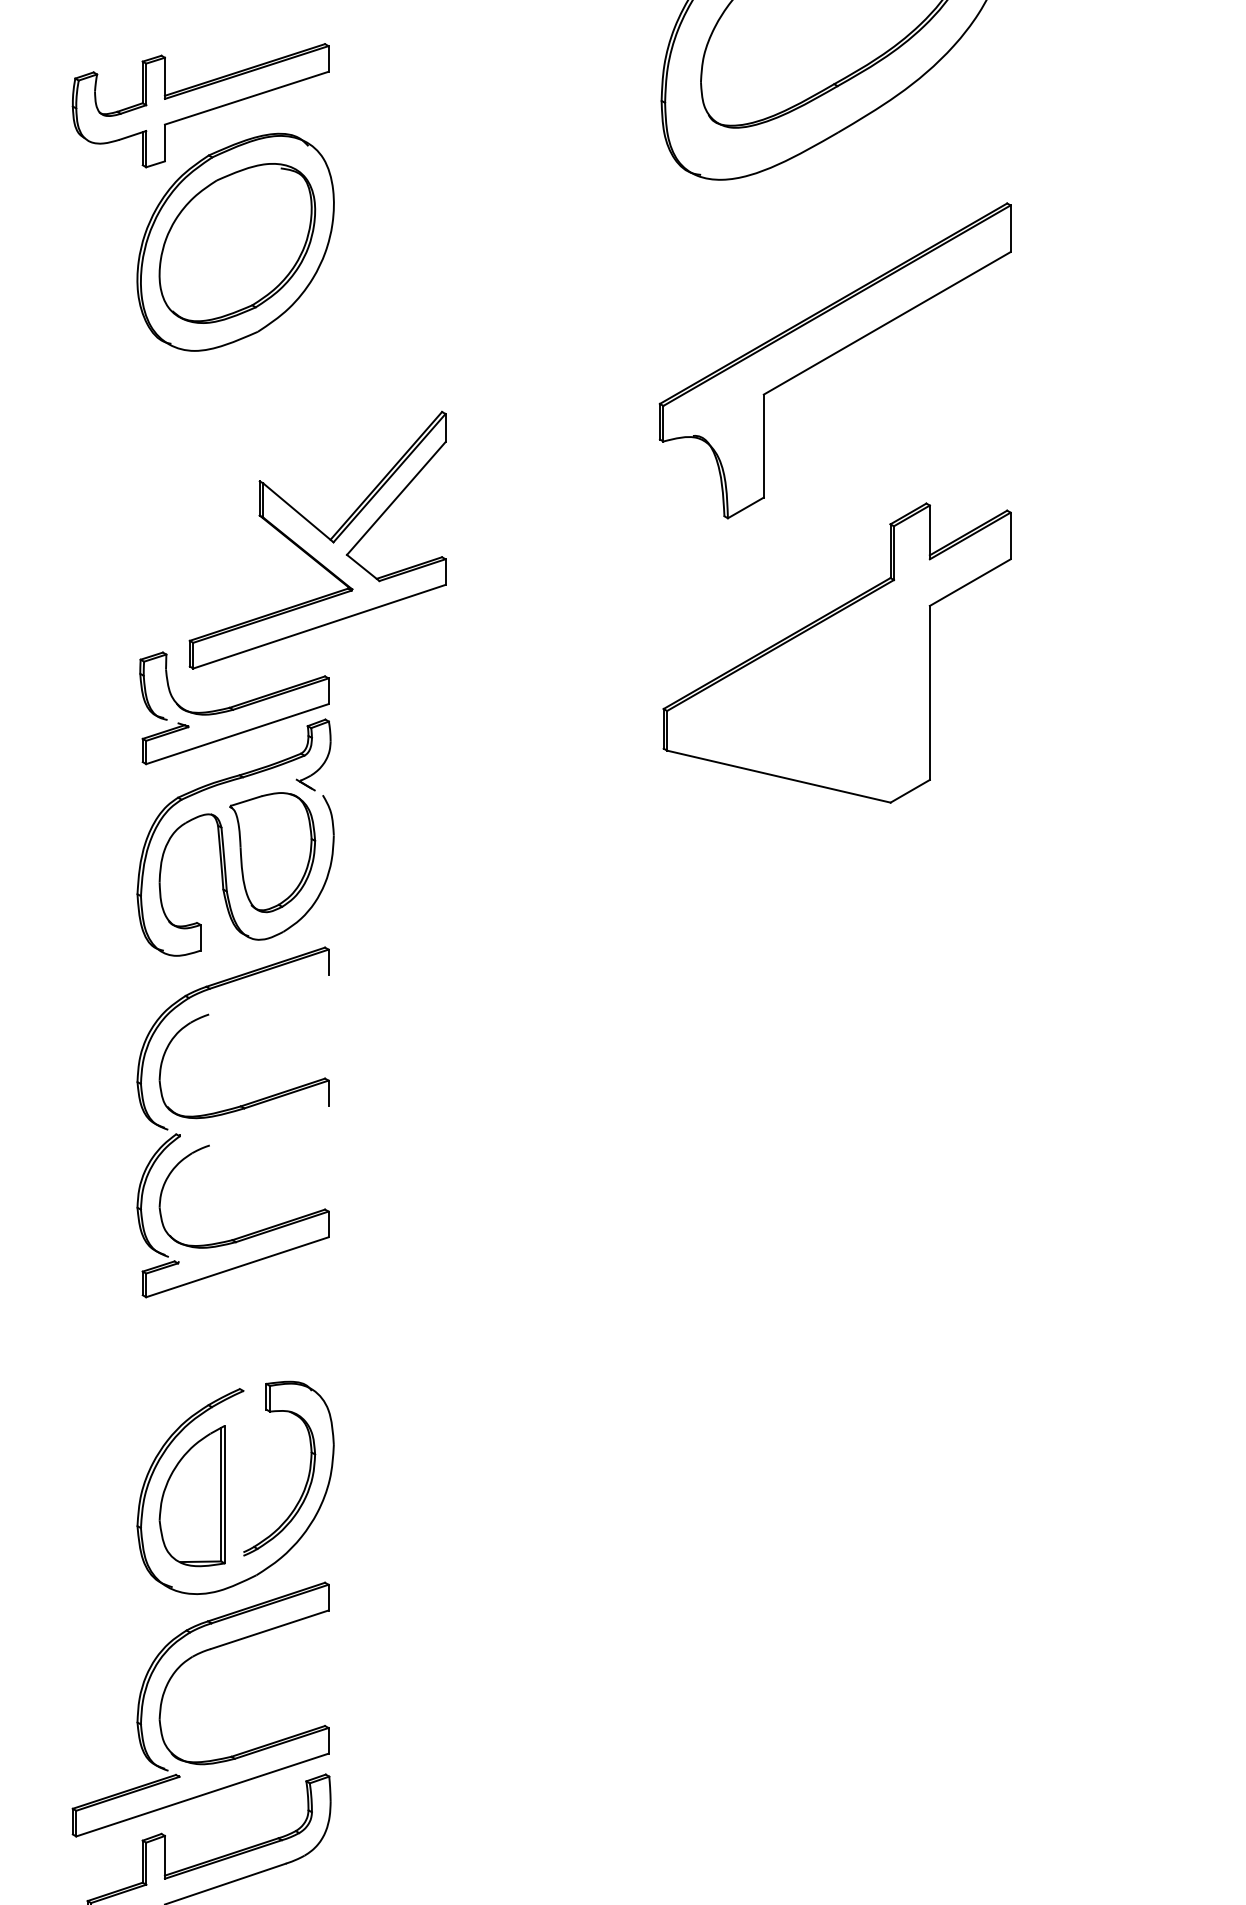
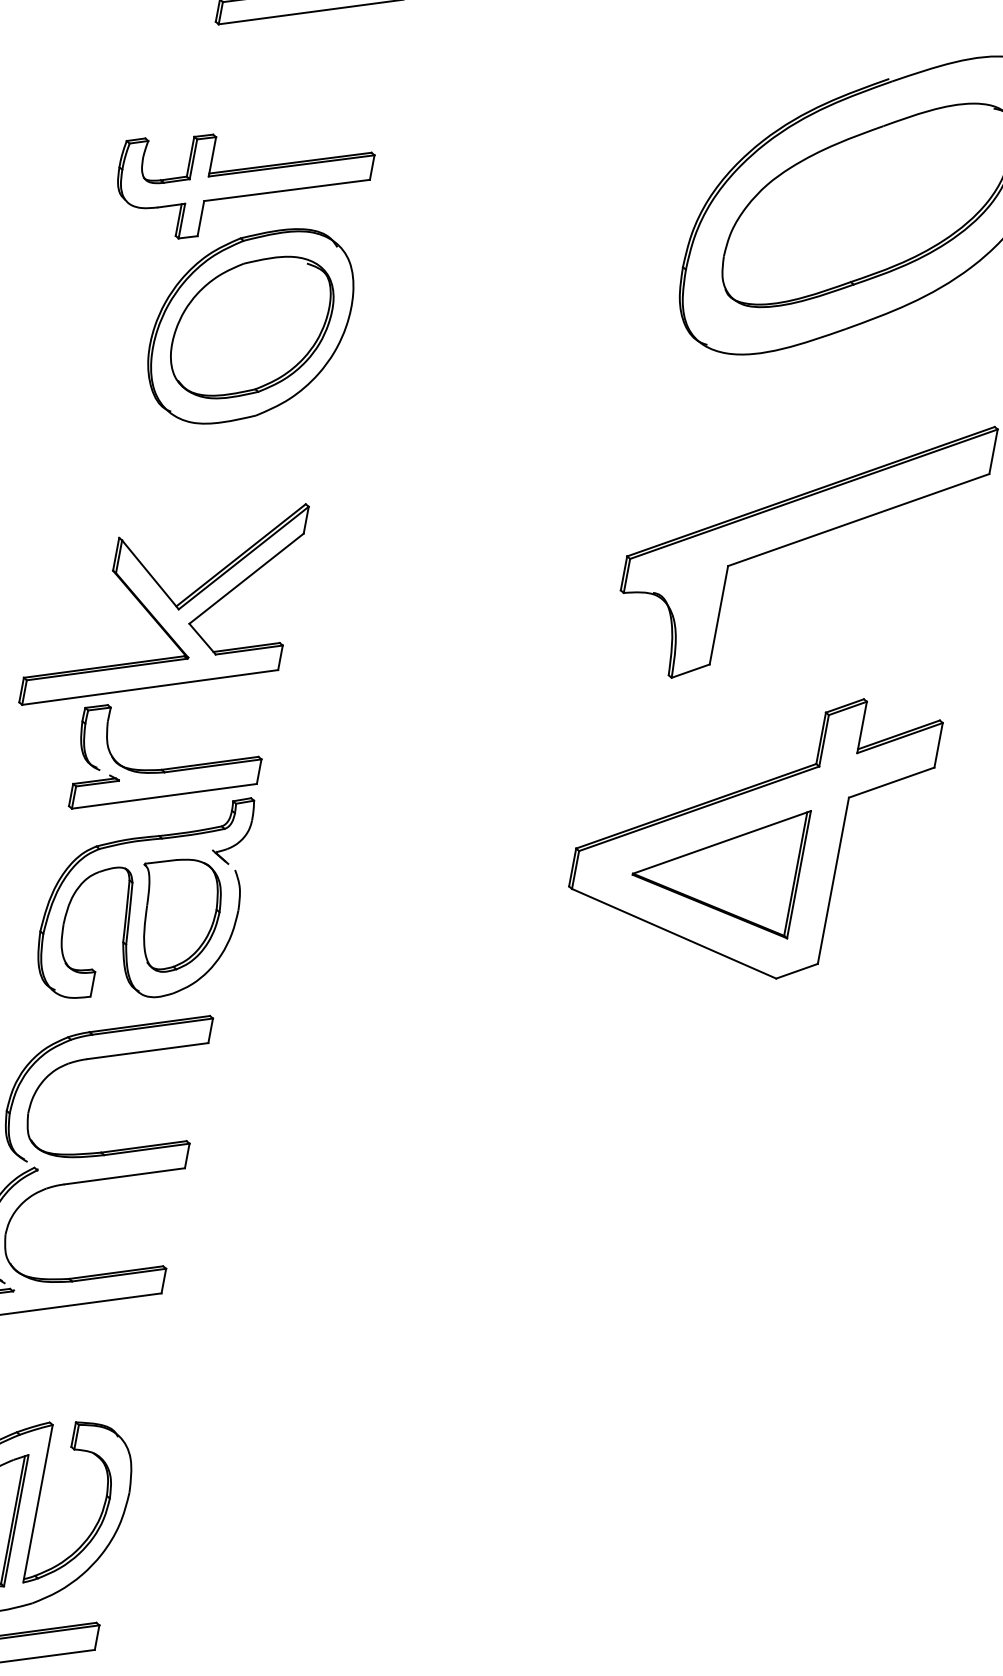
part: (317, 539) -> (163, 603), moved
part: (809, 692) -> (718, 858), added
line: (268, 994) -> (147, 1050), added
line: (268, 1125) -> (124, 1175), added
line: (243, 1473) -> (38, 1503), added

